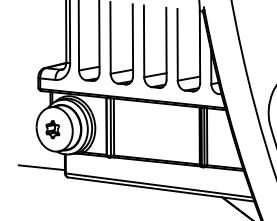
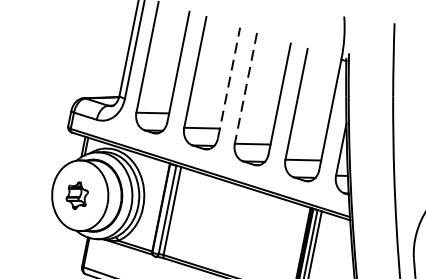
line: (132, 40) -> (228, 83), solid -> dashed
line: (144, 41) -> (246, 88), solid -> dashed
line: (41, 167) -> (47, 250), removed

